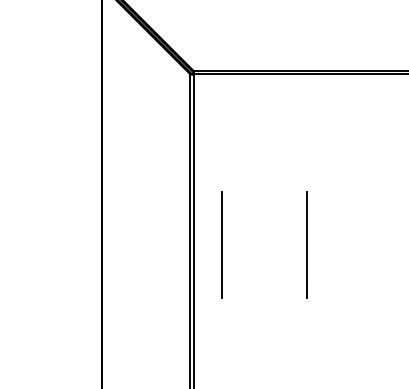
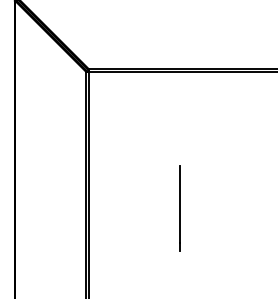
line: (221, 244) -> (111, 208), removed

